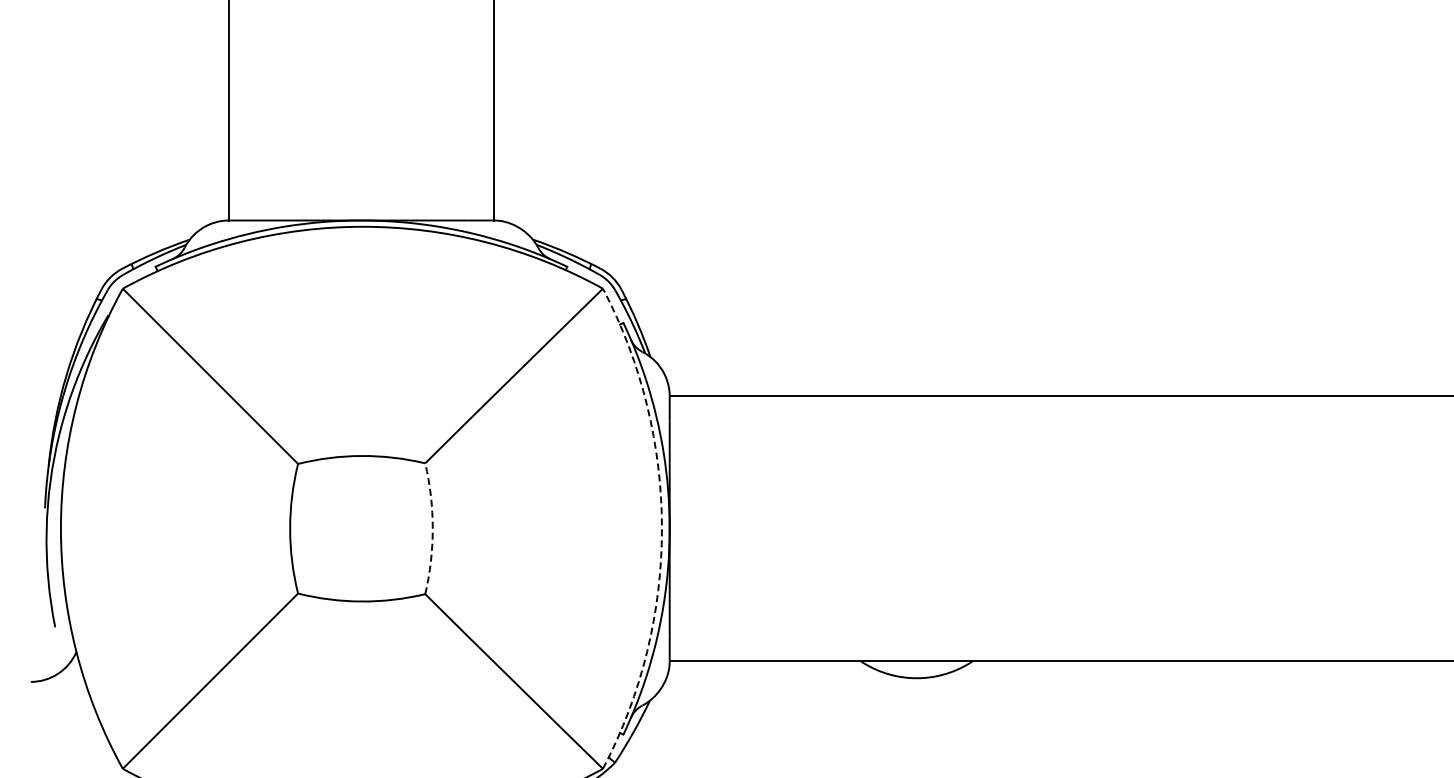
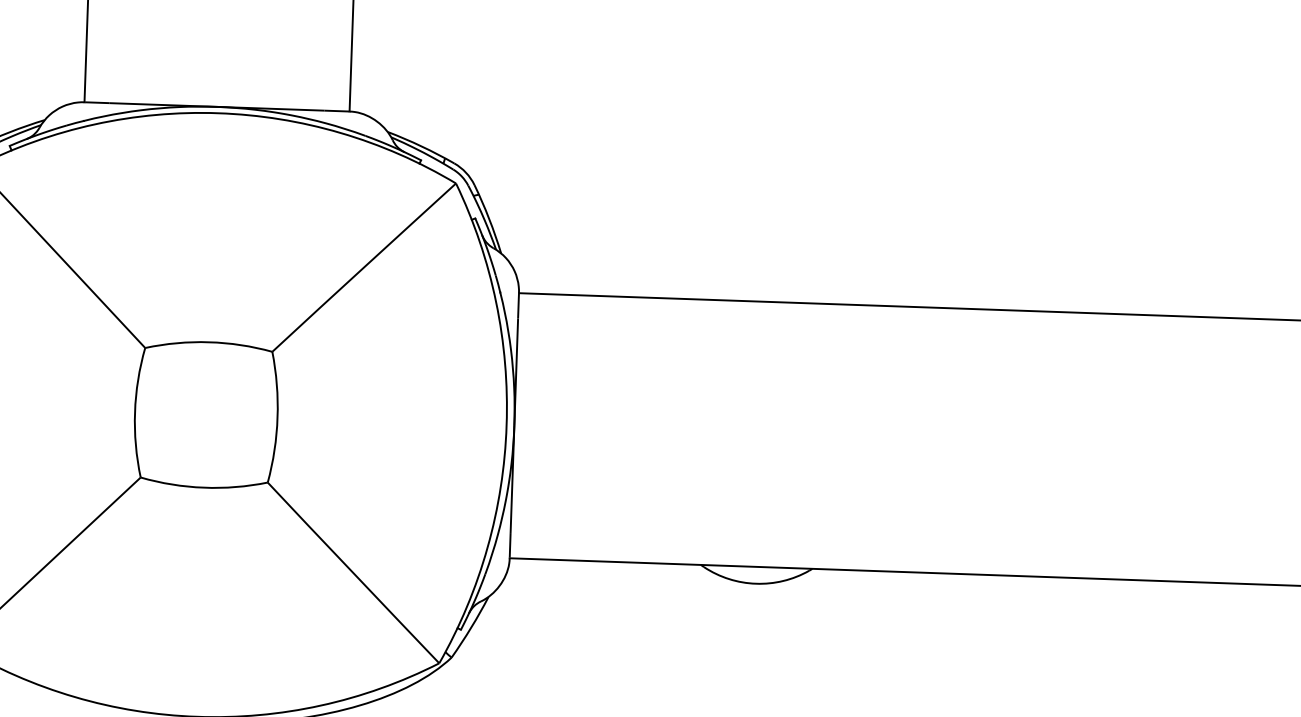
arc: (432, 528) -> (277, 417), dashed -> solid
arc: (661, 528) -> (506, 425), dashed -> solid

